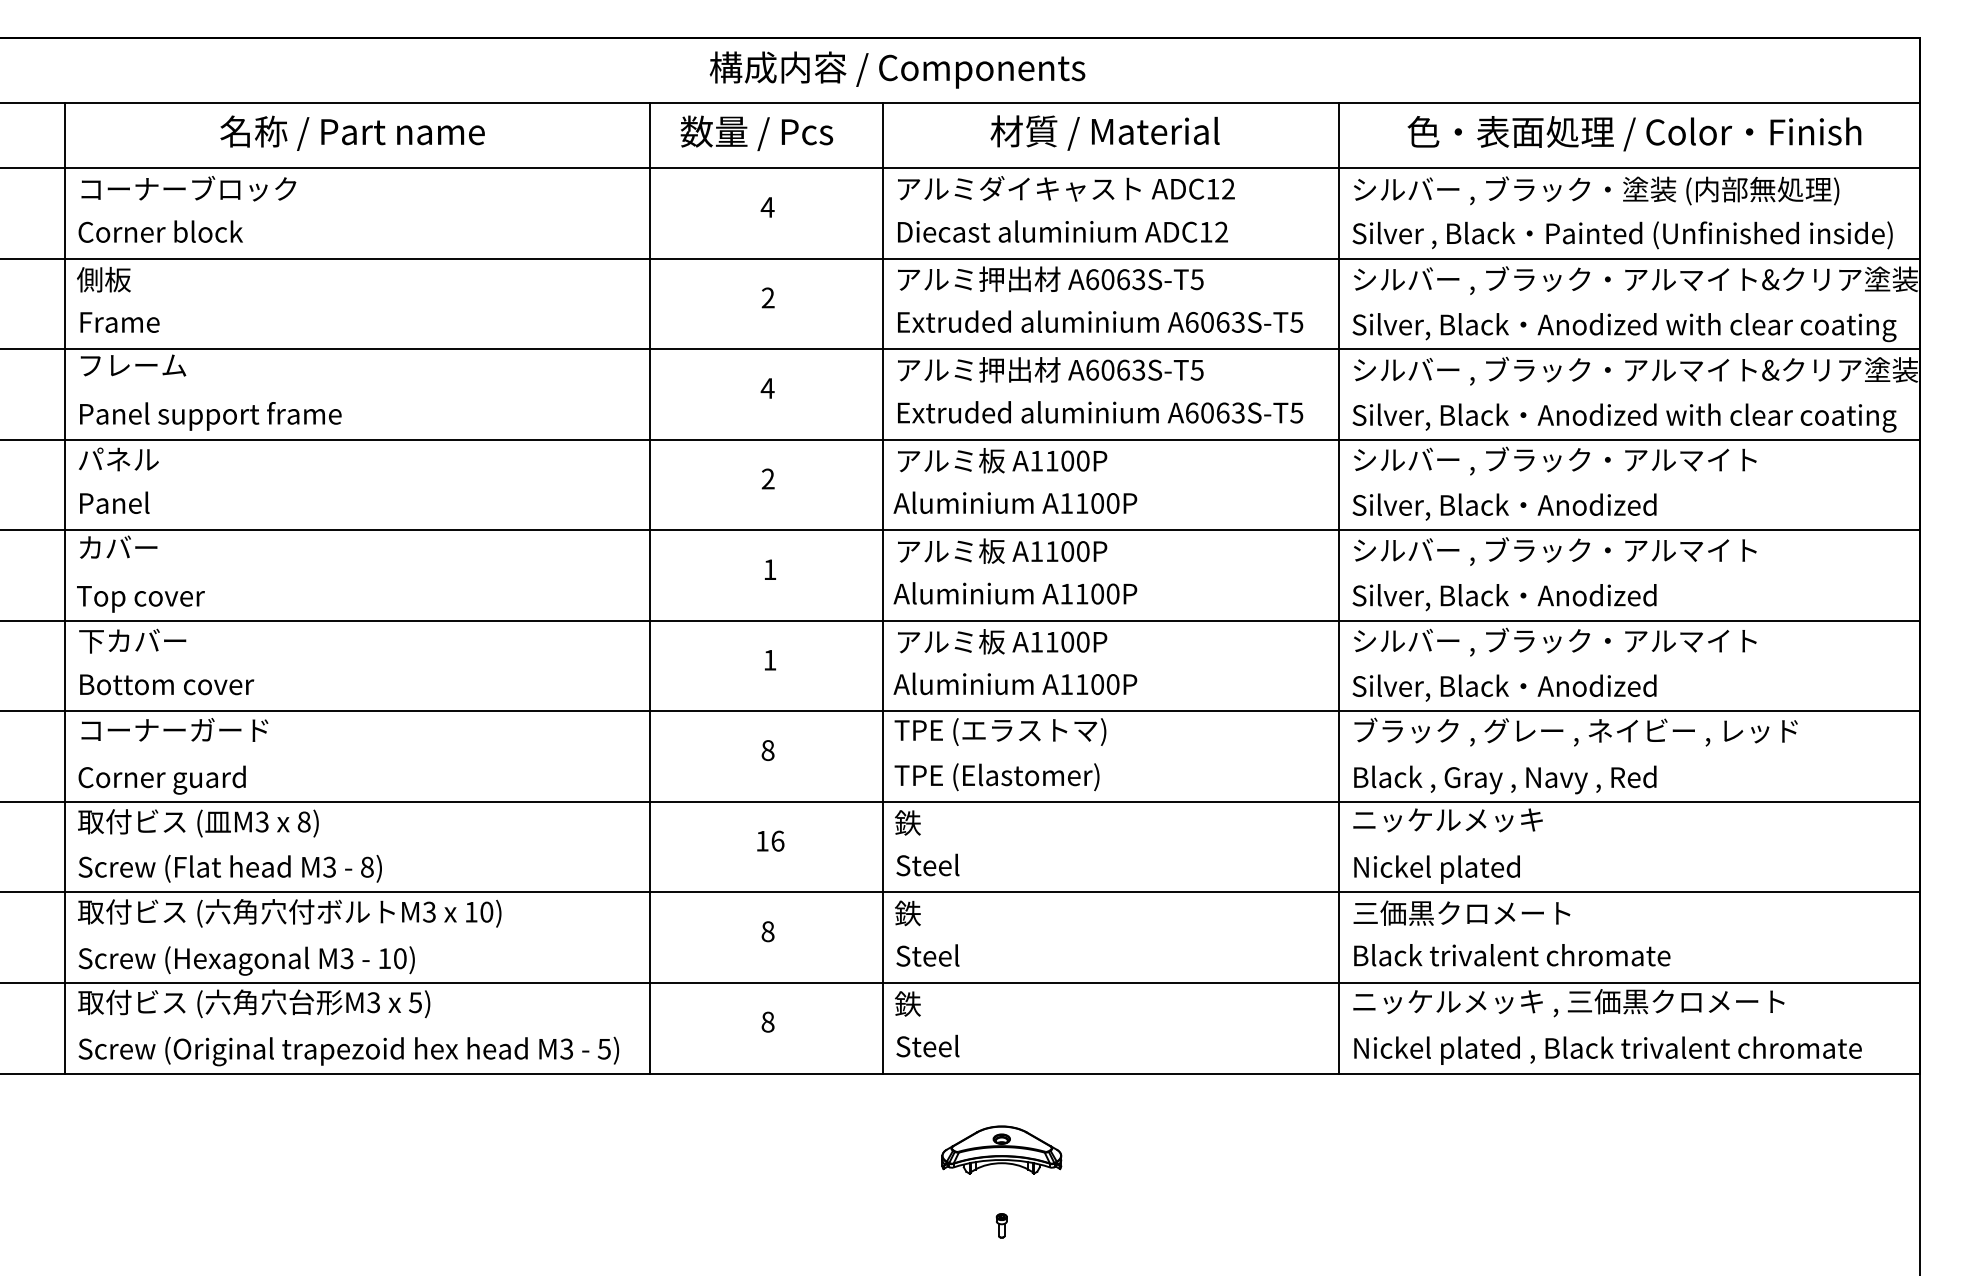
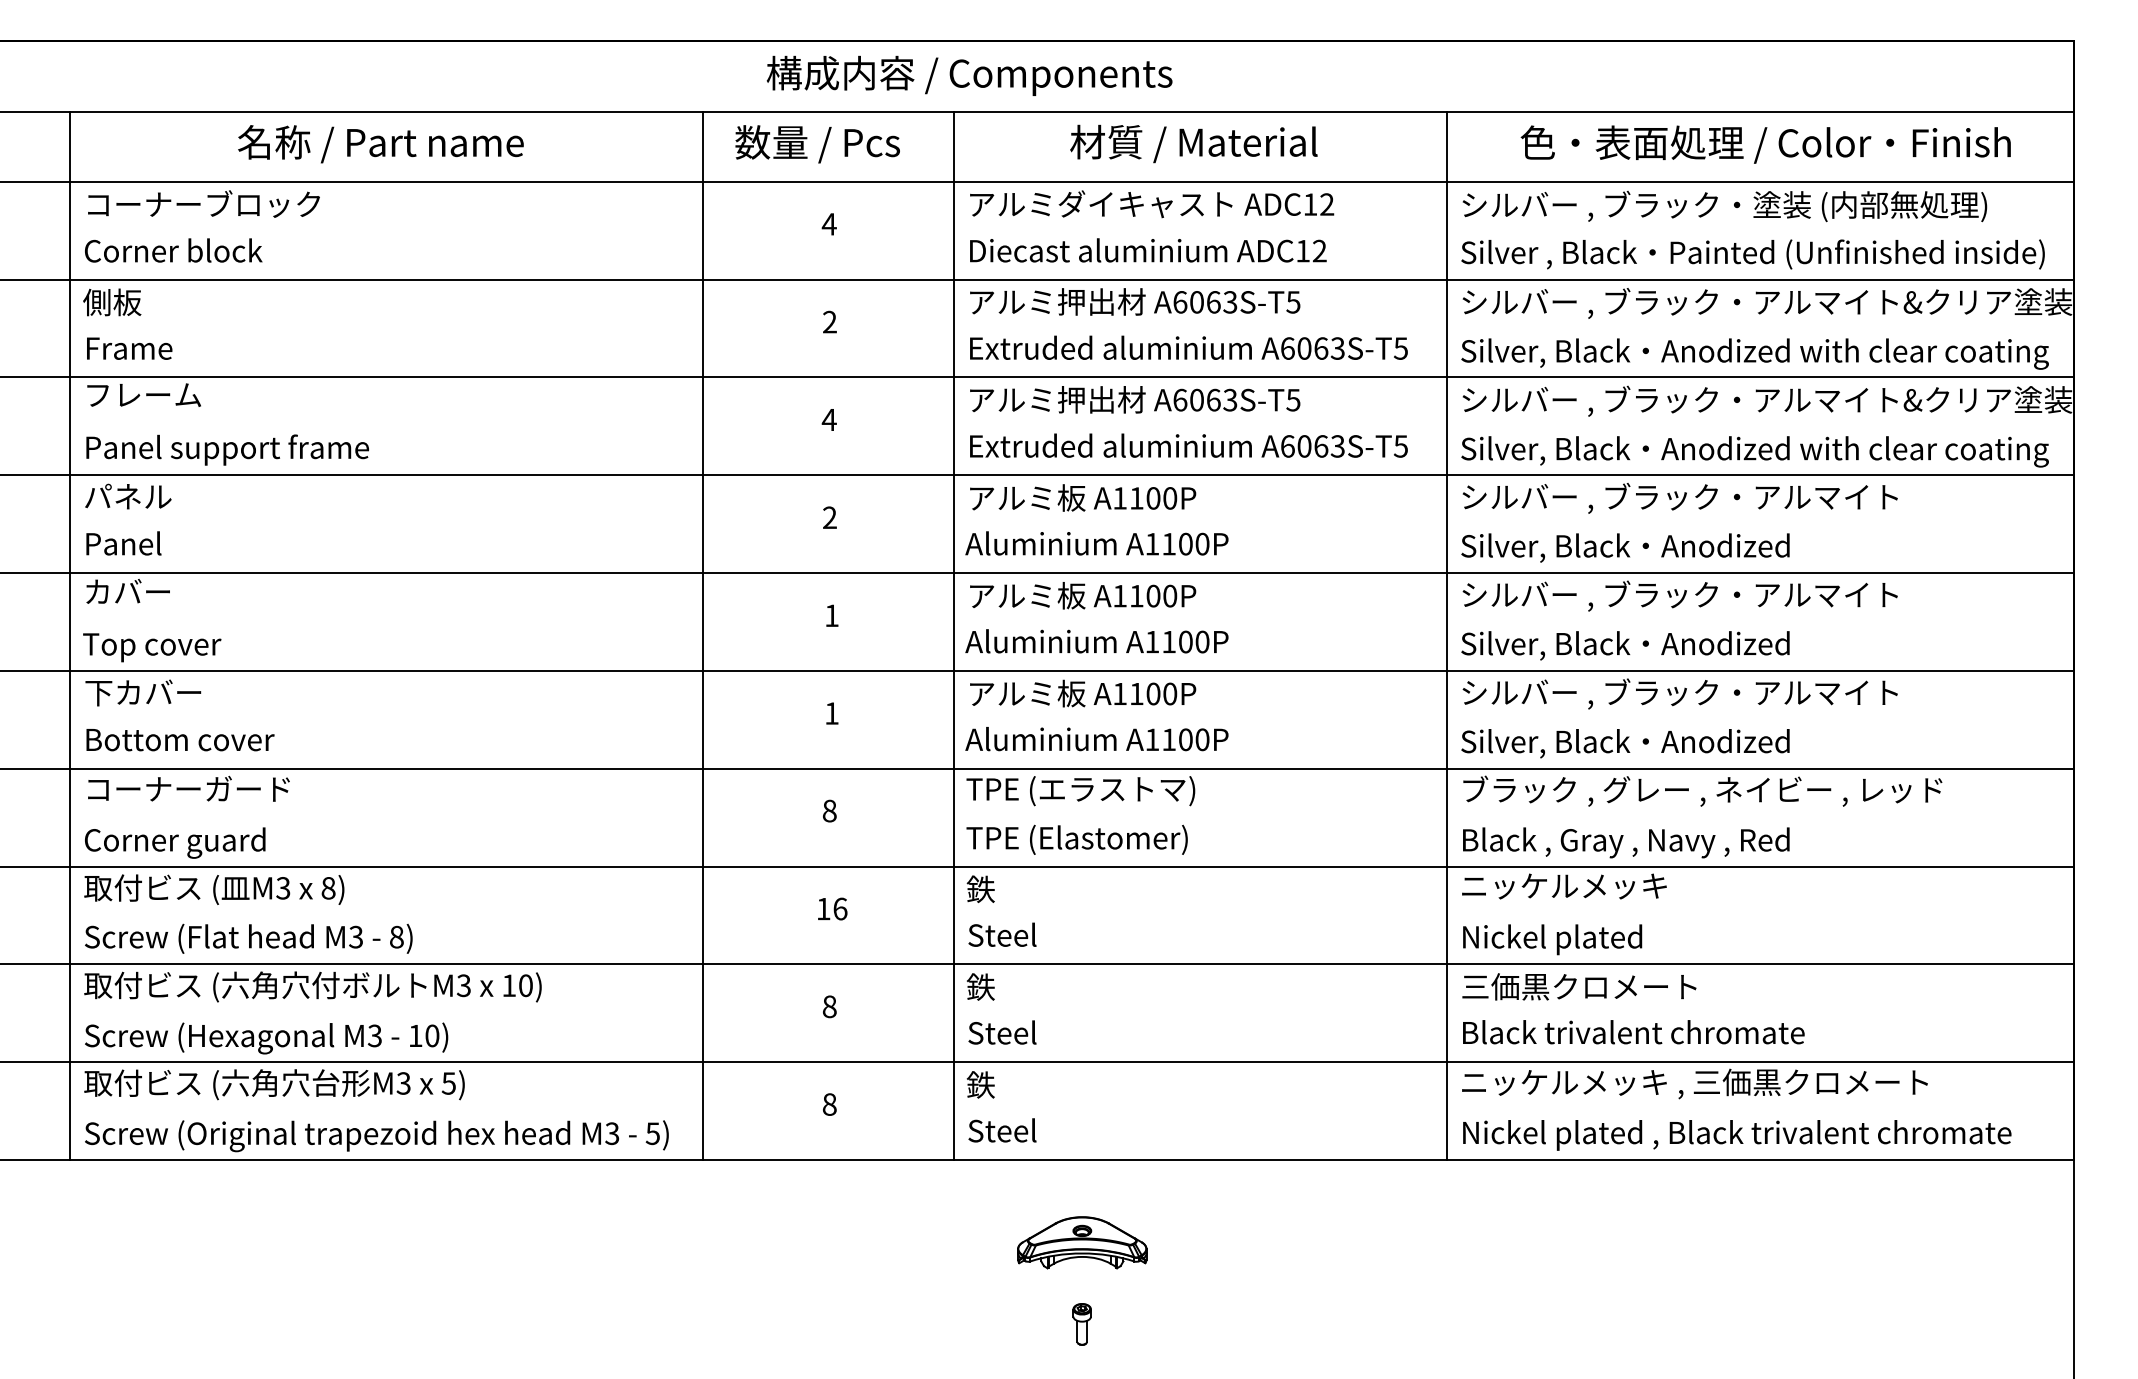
part: (1001, 1225) -> (1082, 1324), size x1.6

